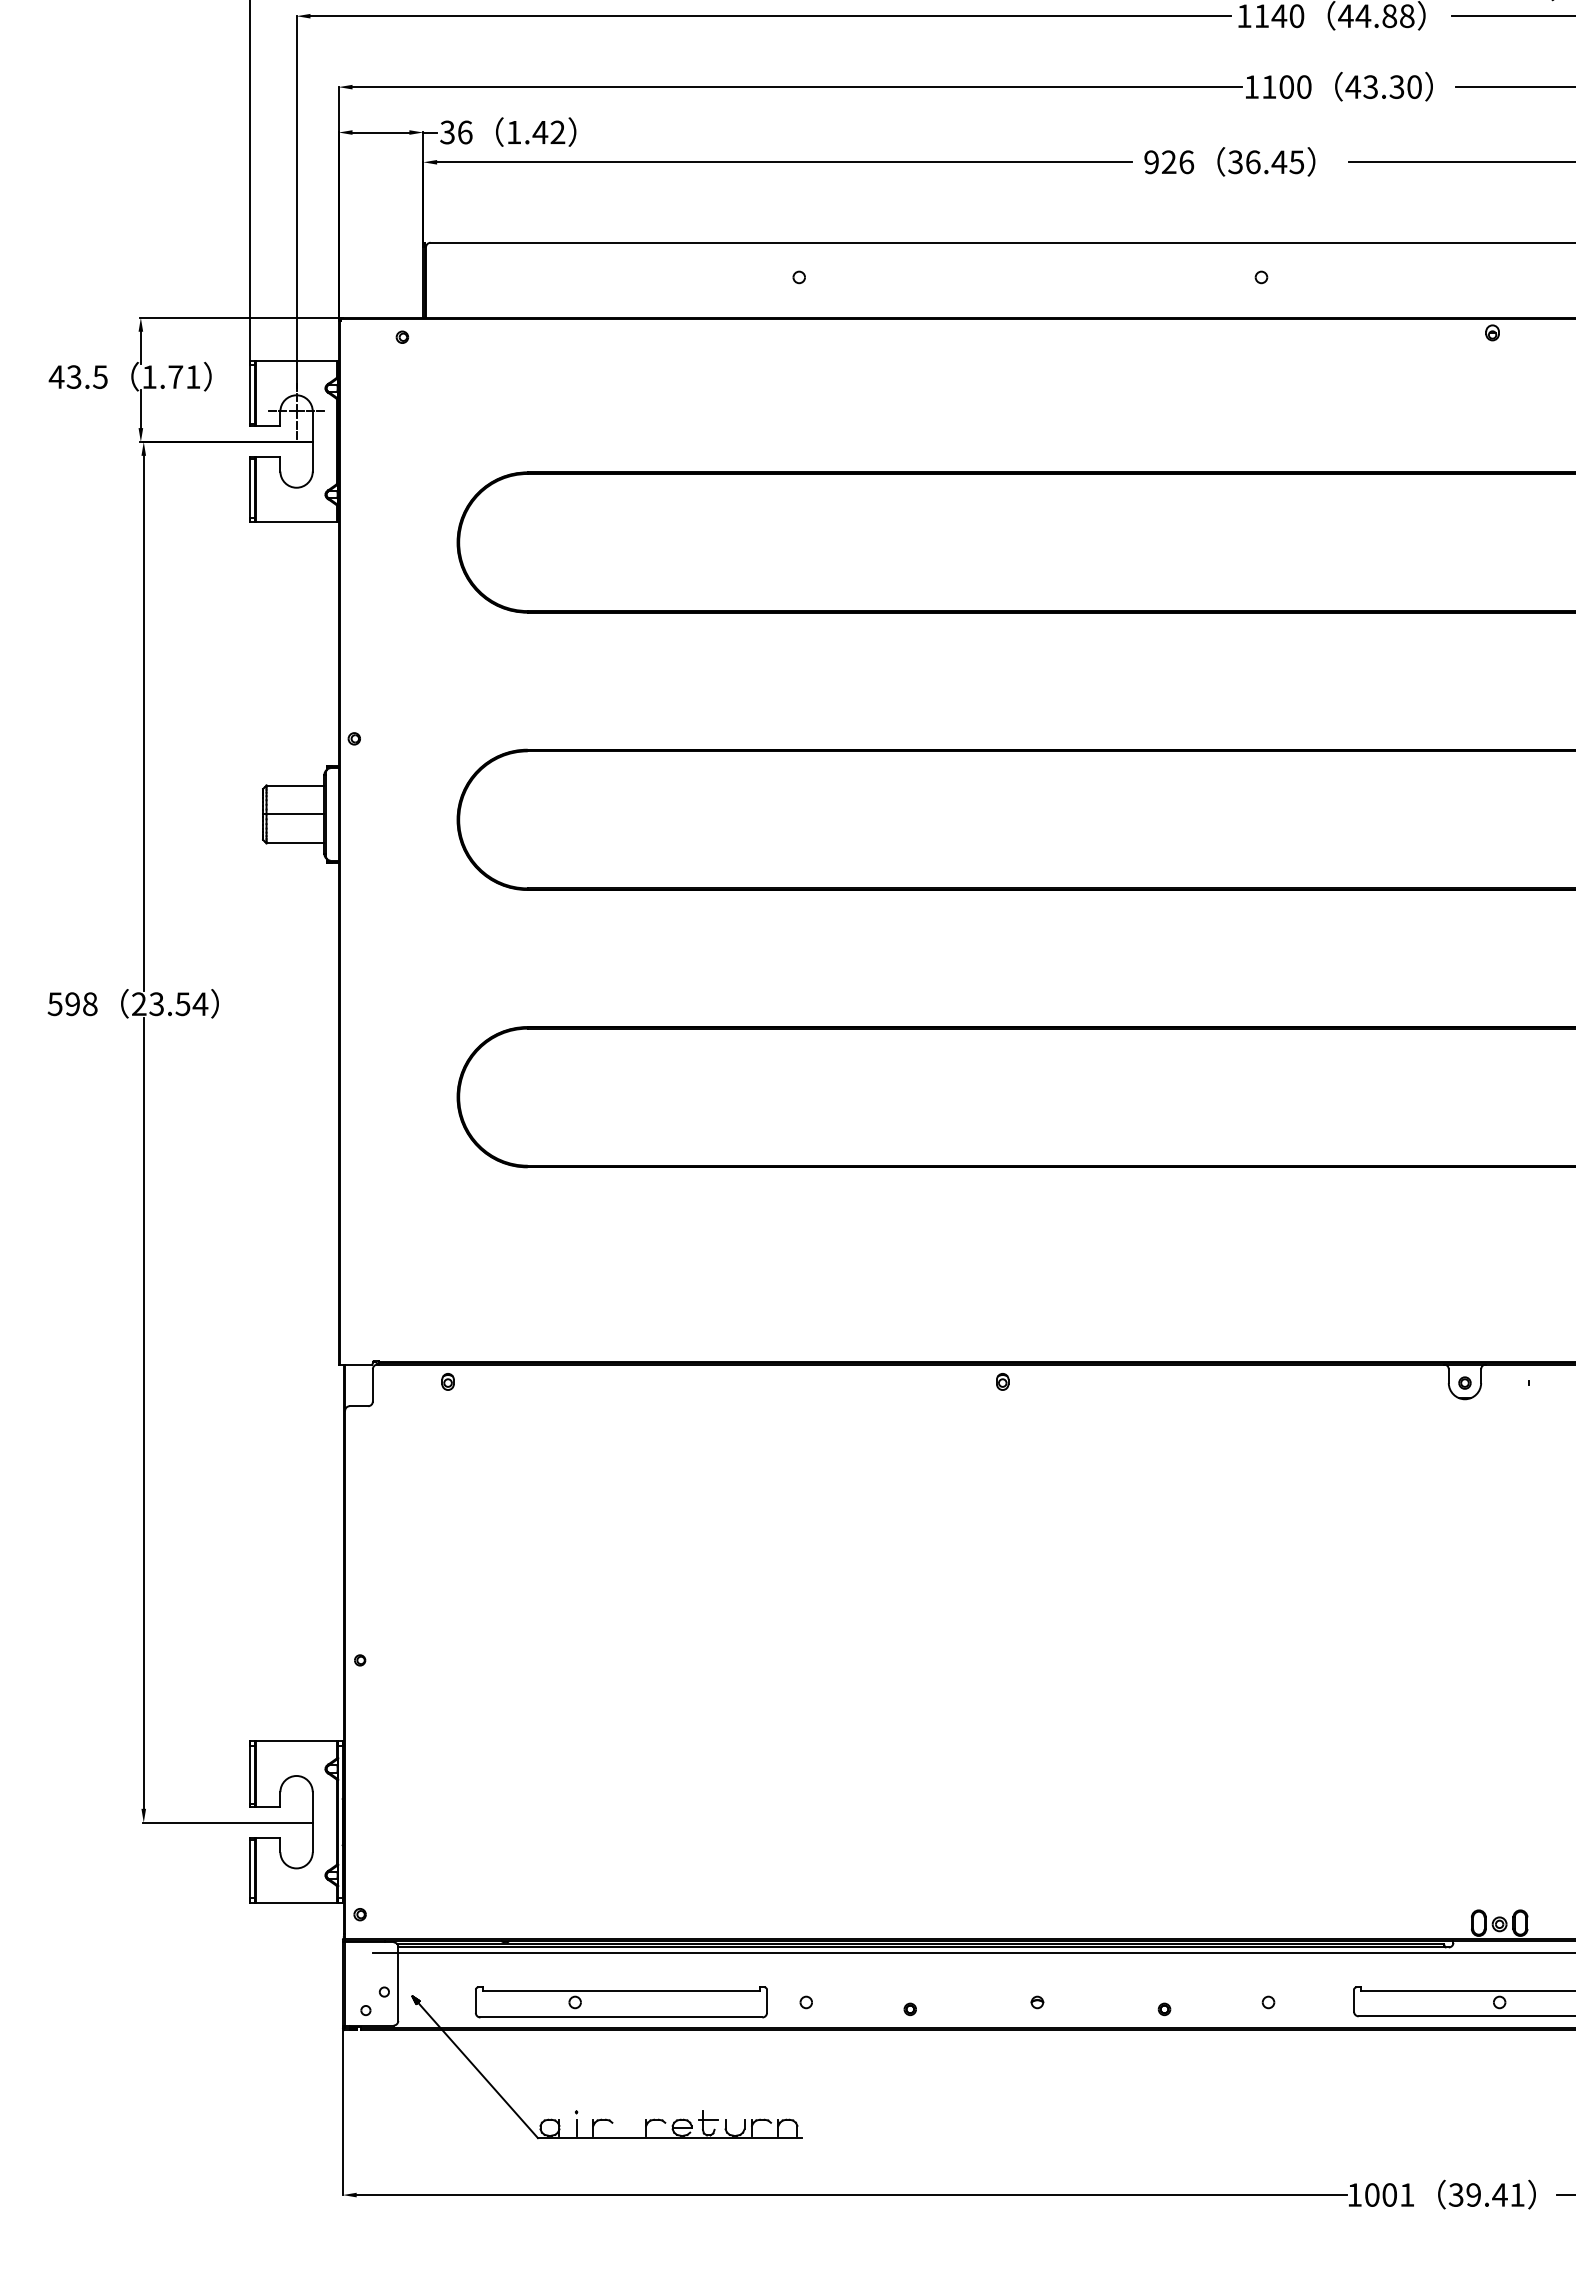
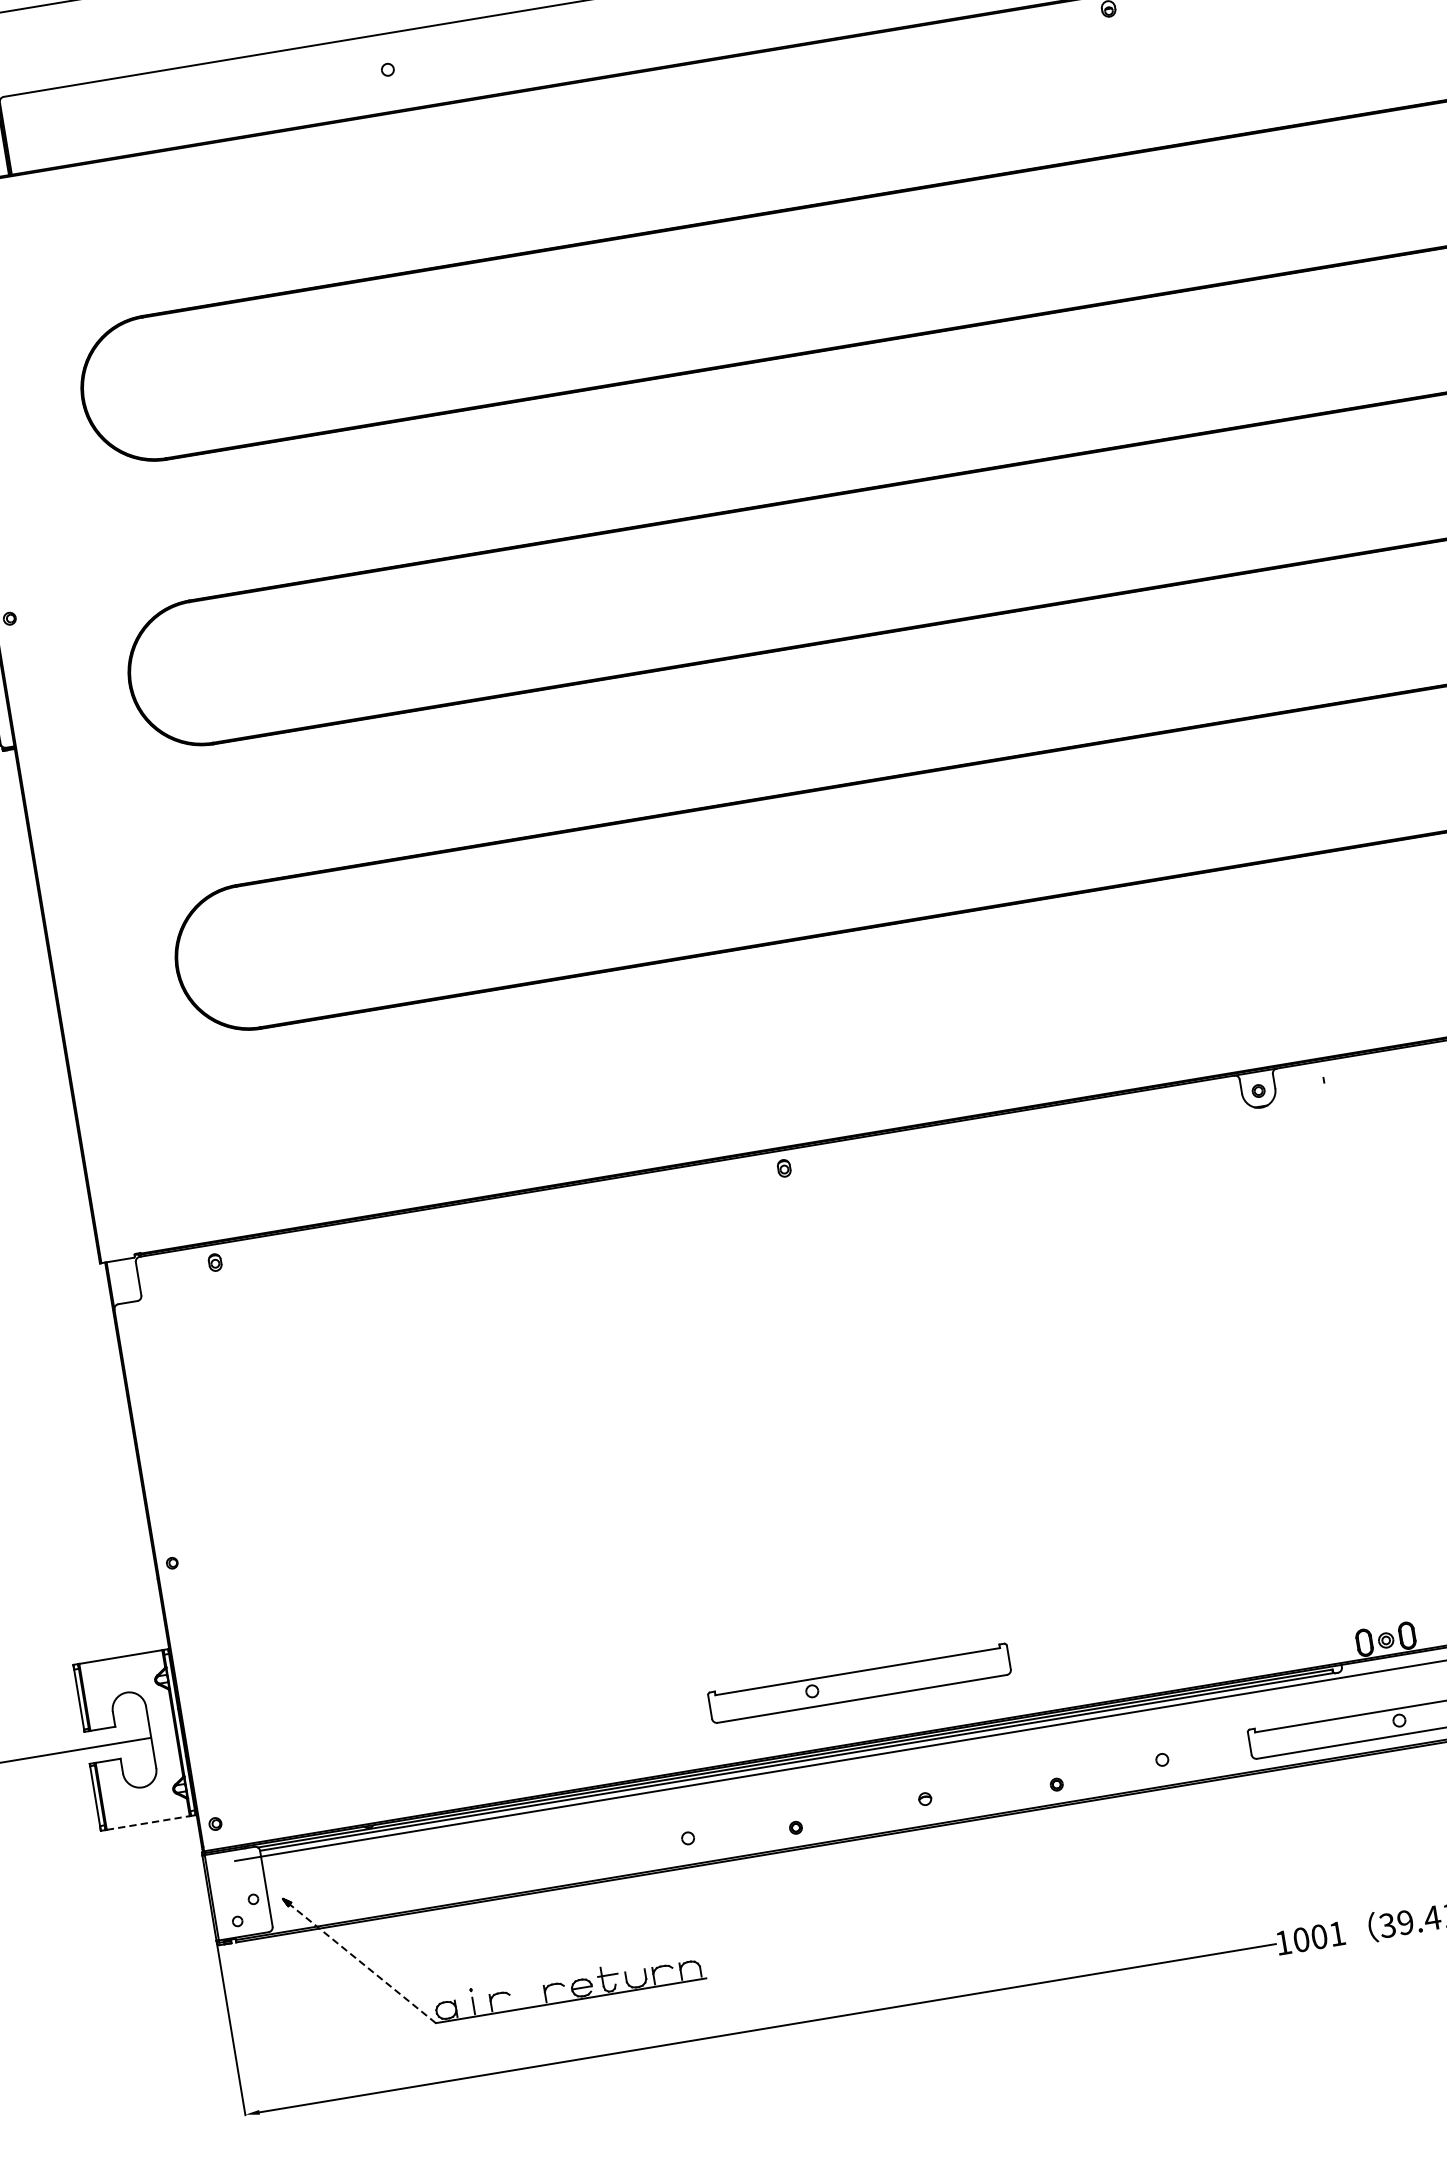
line: (297, 1903) -> (149, 1823), solid -> dashed
part: (621, 2002) -> (859, 1683), moved
line: (475, 2067) -> (359, 1961), solid -> dashed

